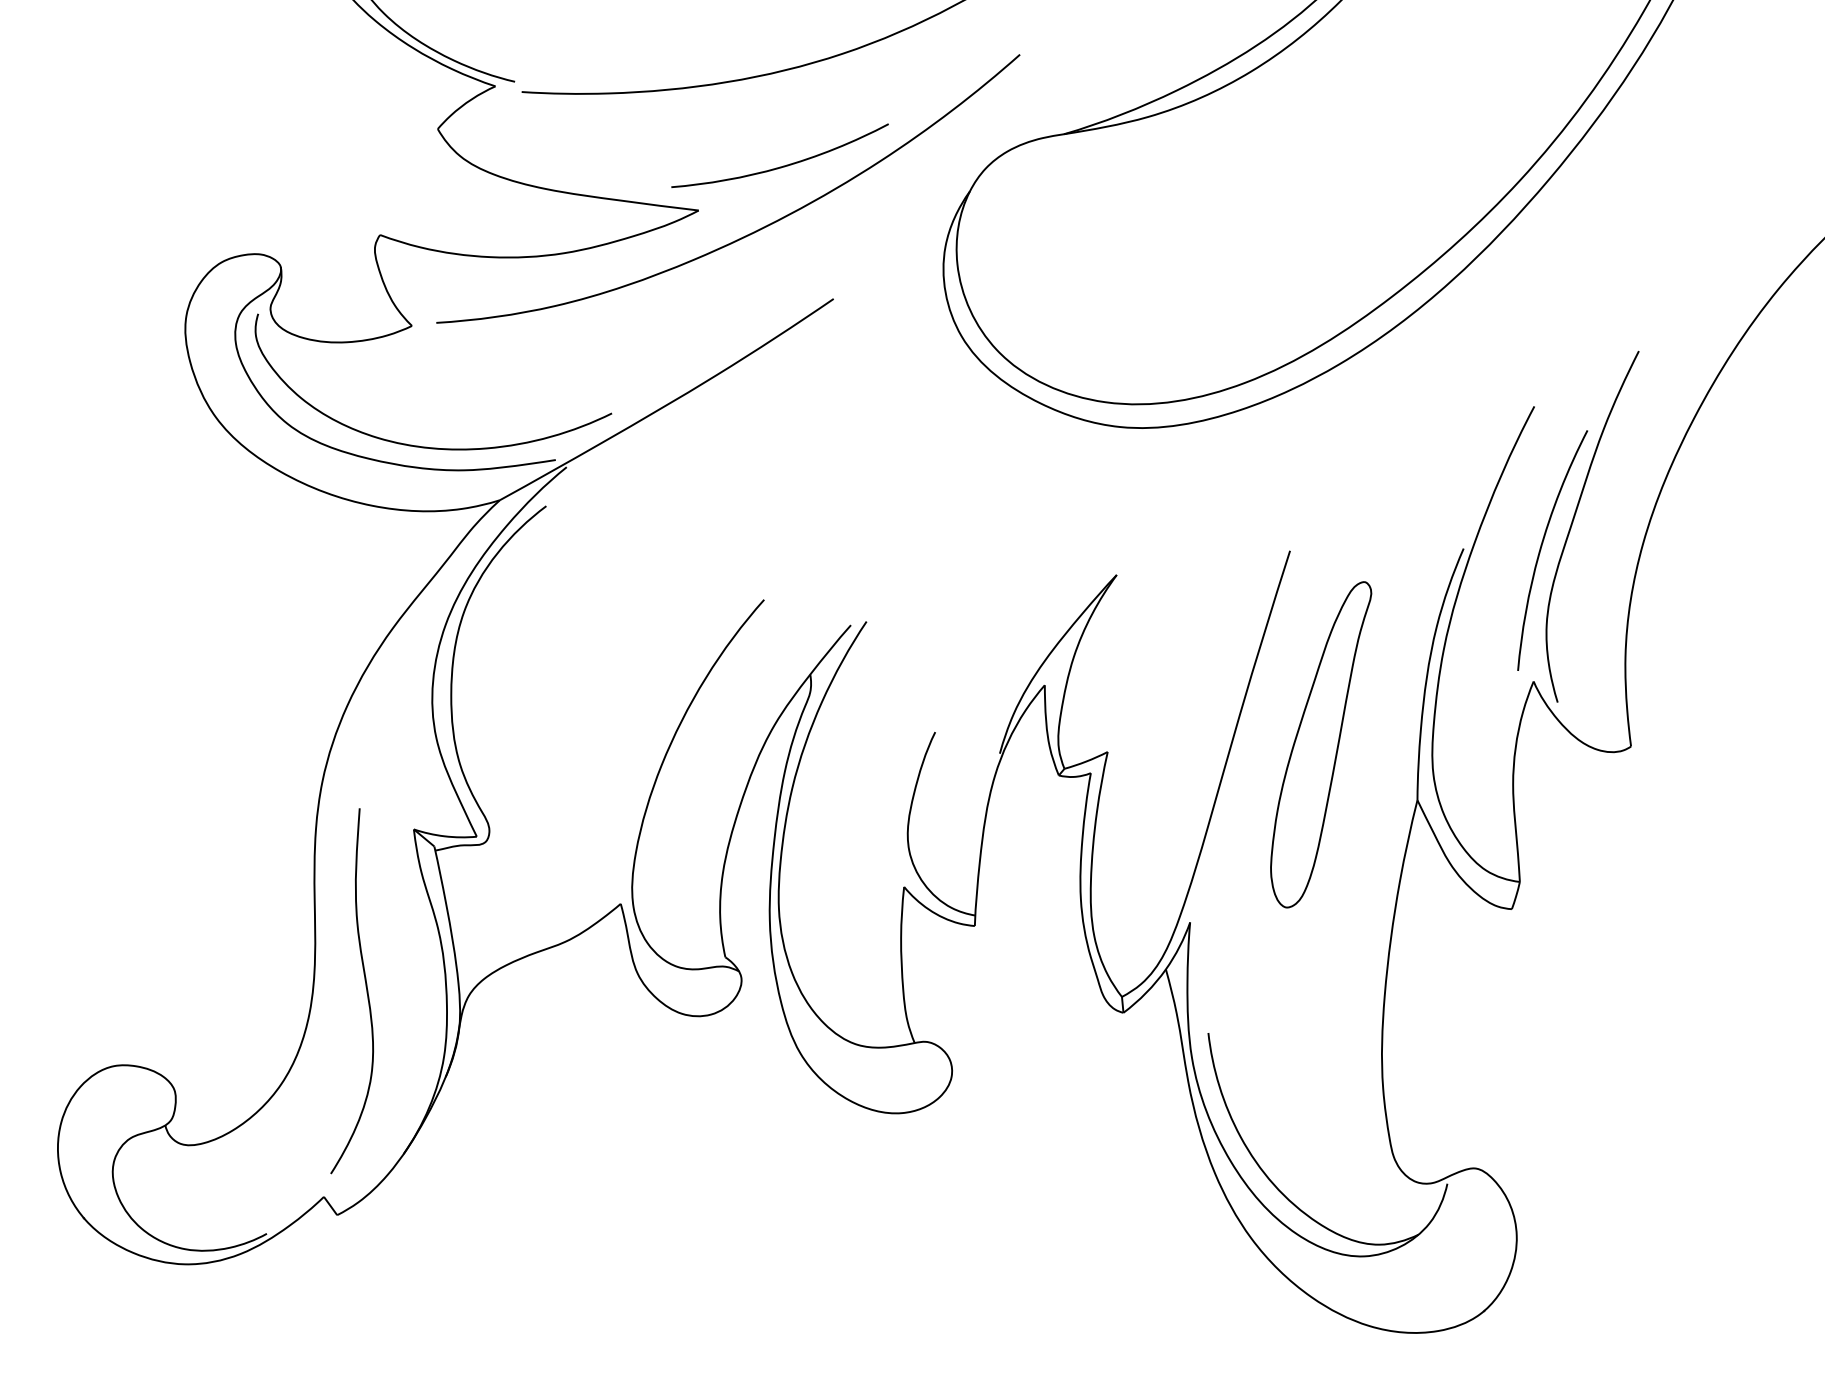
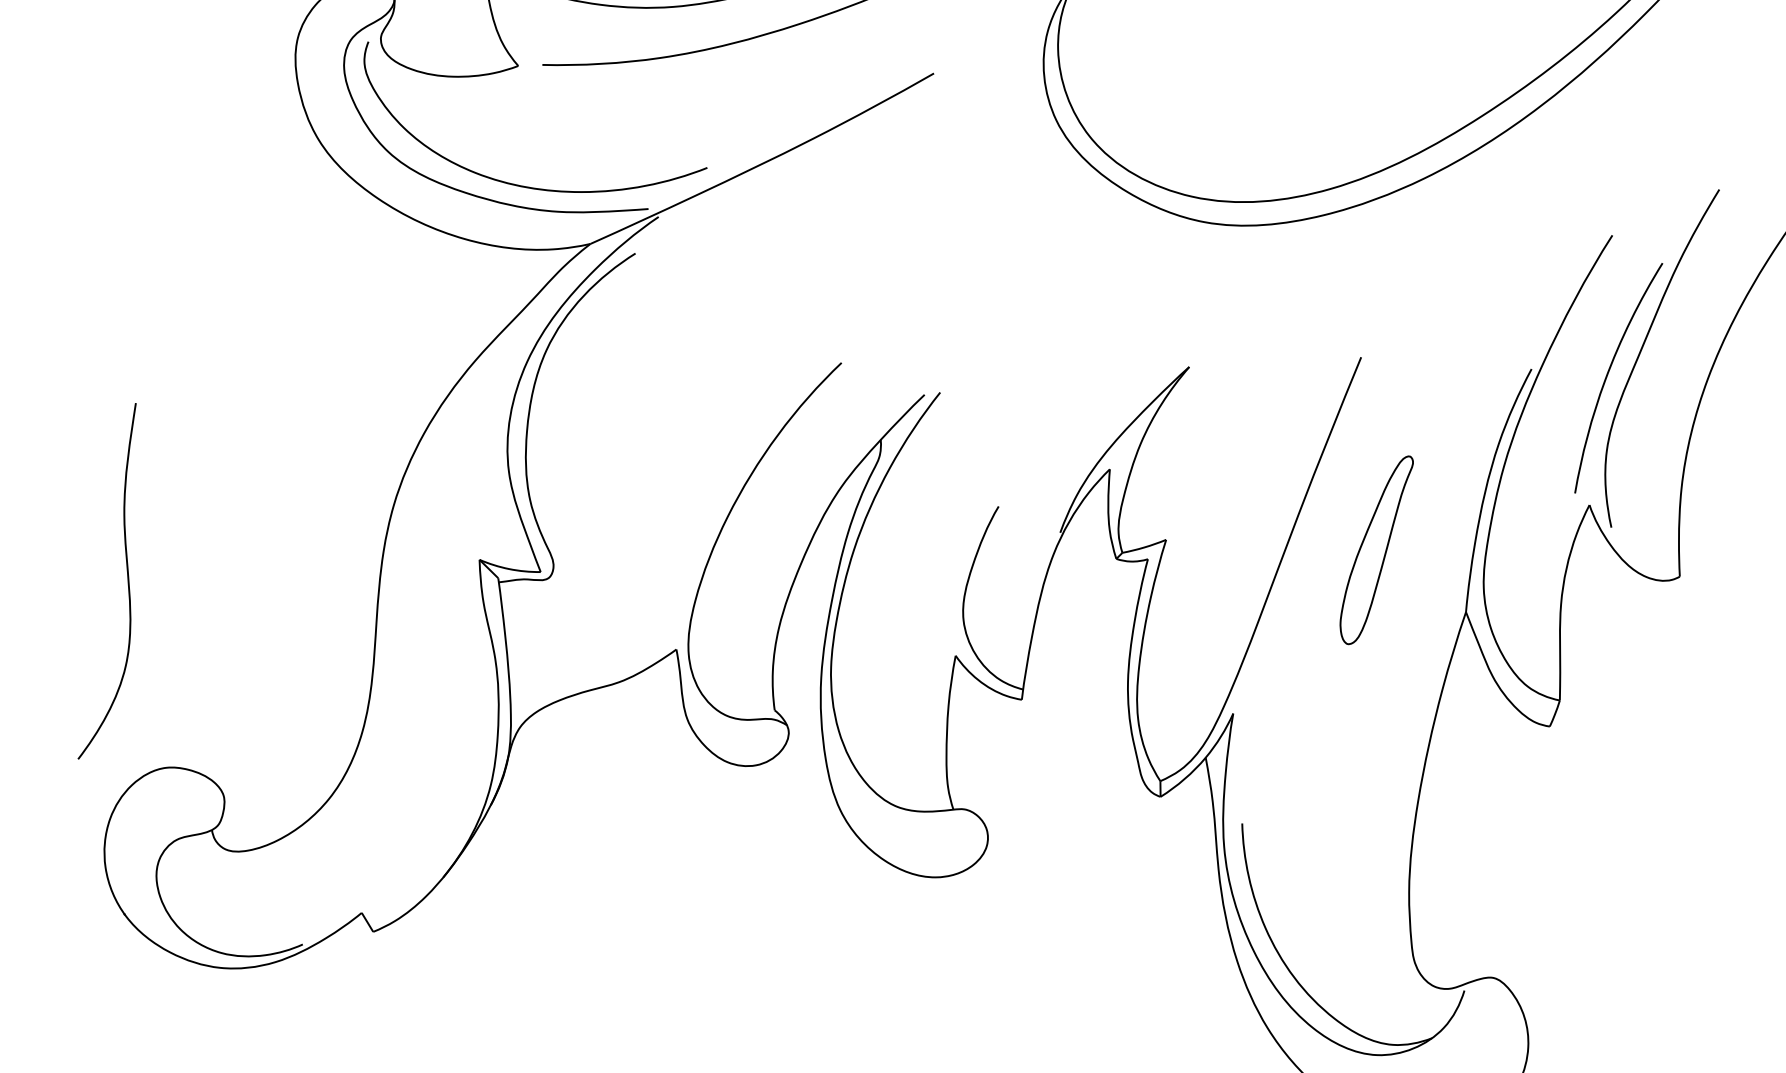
part: (1321, 744) -> (1376, 549), size x0.6
curve: (365, 987) -> (127, 579), moved

